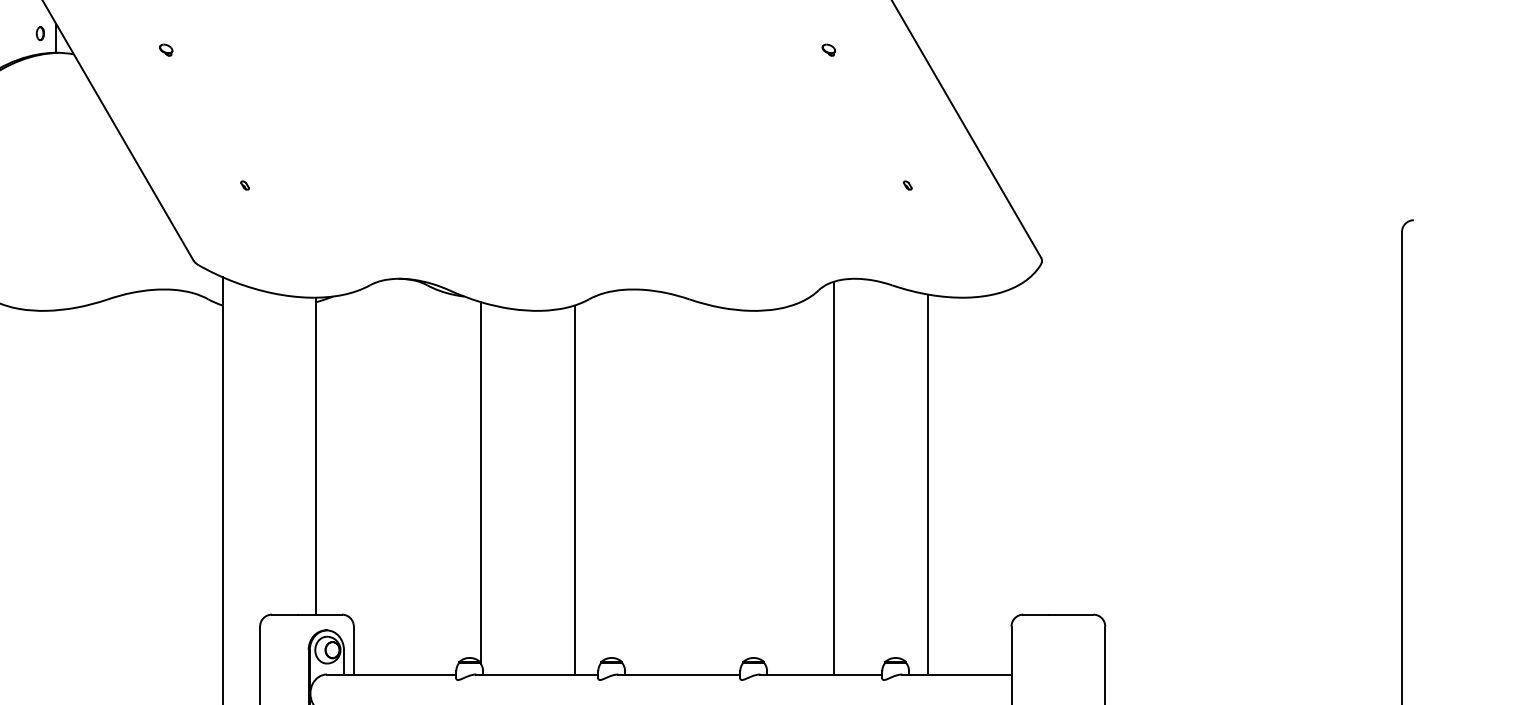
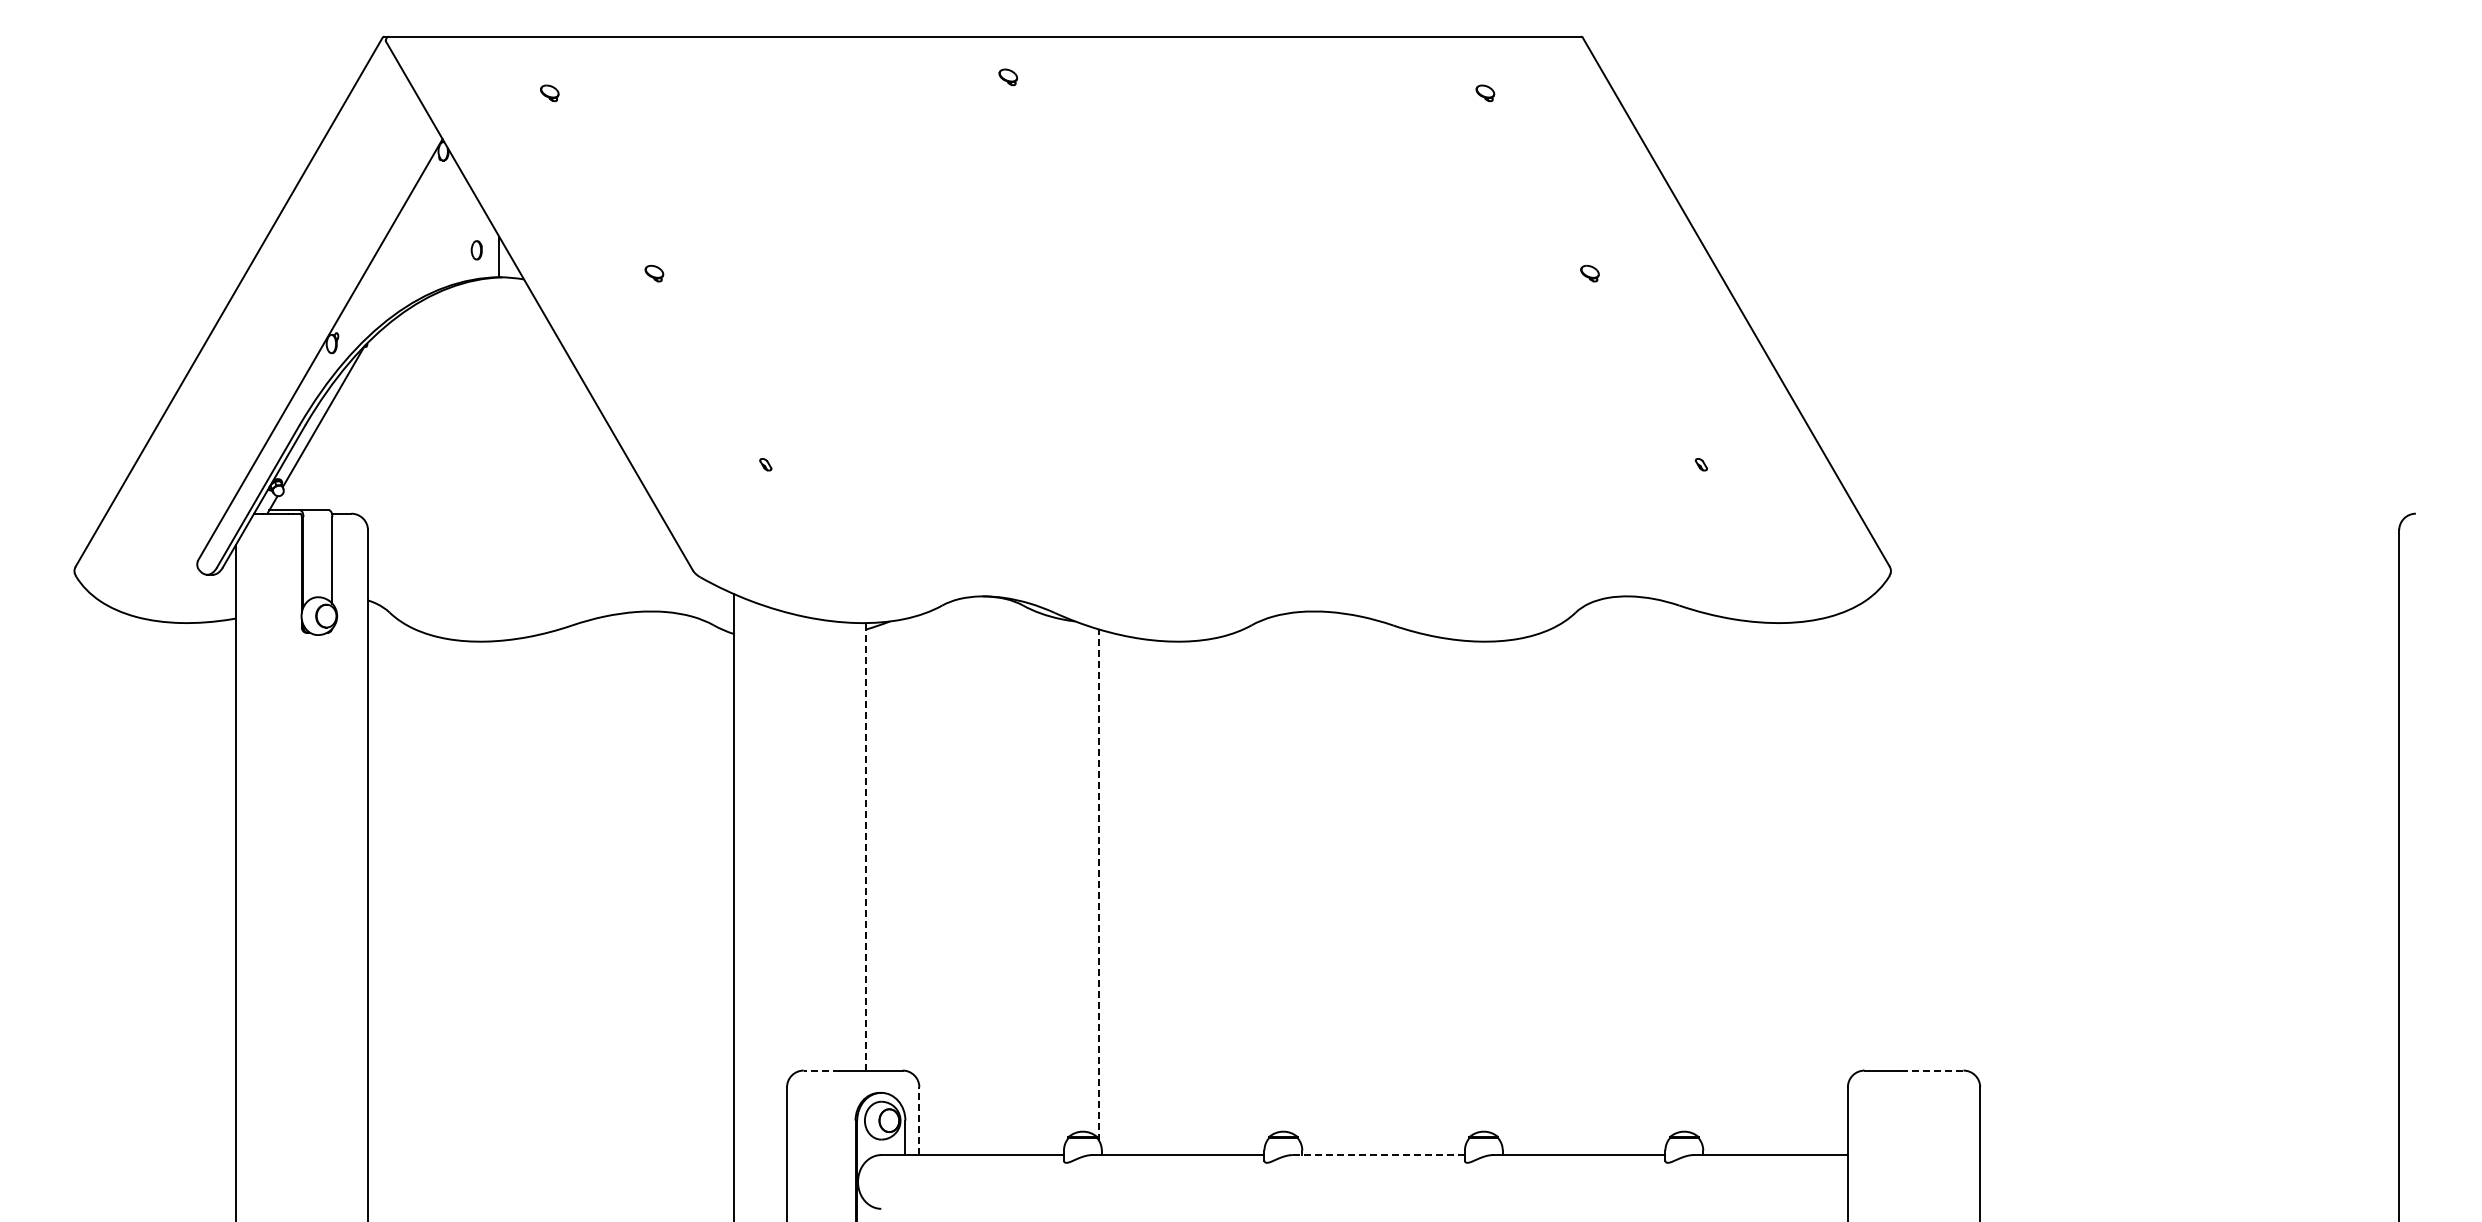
line: (316, 455) -> (866, 846), solid -> dashed
line: (834, 477) -> (1597, 877), removed
line: (480, 483) -> (1098, 885), solid -> dashed
line: (927, 484) -> (1729, 886), removed
line: (574, 489) -> (1231, 894), removed
line: (284, 614) -> (821, 1070), solid -> dashed
line: (1070, 614) -> (1931, 1070), solid -> dashed
line: (353, 650) -> (919, 1121), solid -> dashed
line: (679, 674) -> (1379, 1155), solid -> dashed

